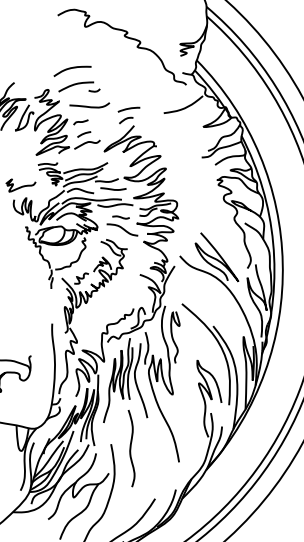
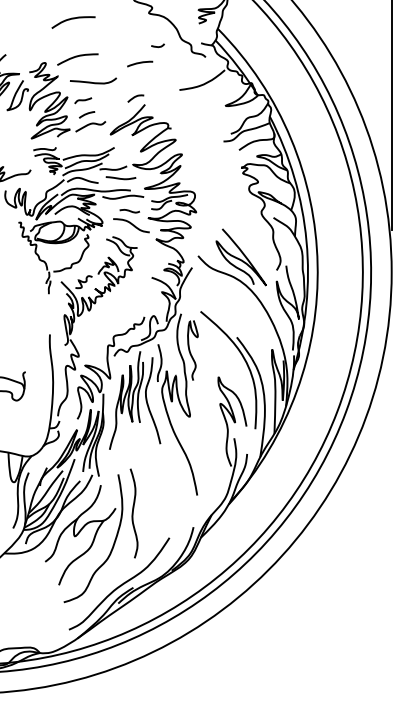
curve: (72, 68) -> (73, 19), moved
curve: (94, 91) -> (157, 46), moved
arc: (129, 109) -> (140, 63), moved
curve: (131, 448) -> (133, 513), moved

